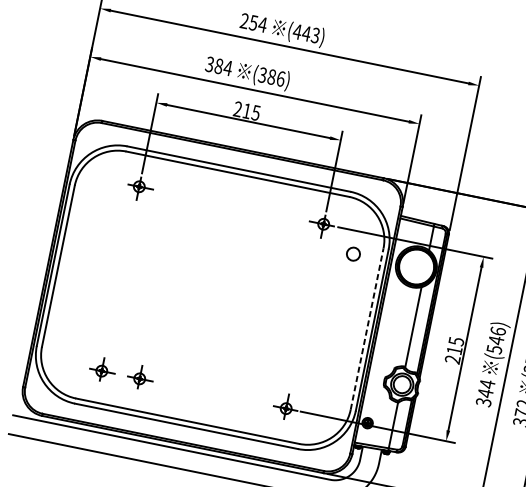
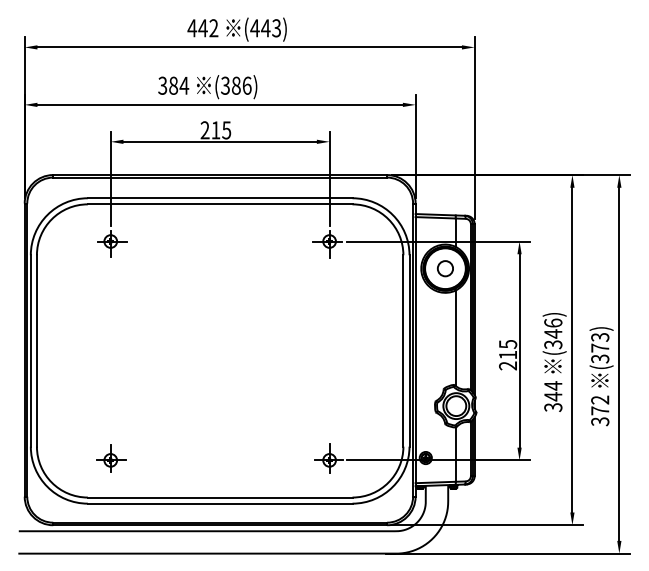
text: (253, 23) -> (202, 28), 254 -> 442
circle: (353, 254) -> (445, 268), moved
line: (367, 328) -> (403, 350), dashed -> solid
text: (493, 349) -> (552, 344), (546) -> (346)
part: (140, 377) -> (156, 458), removed

